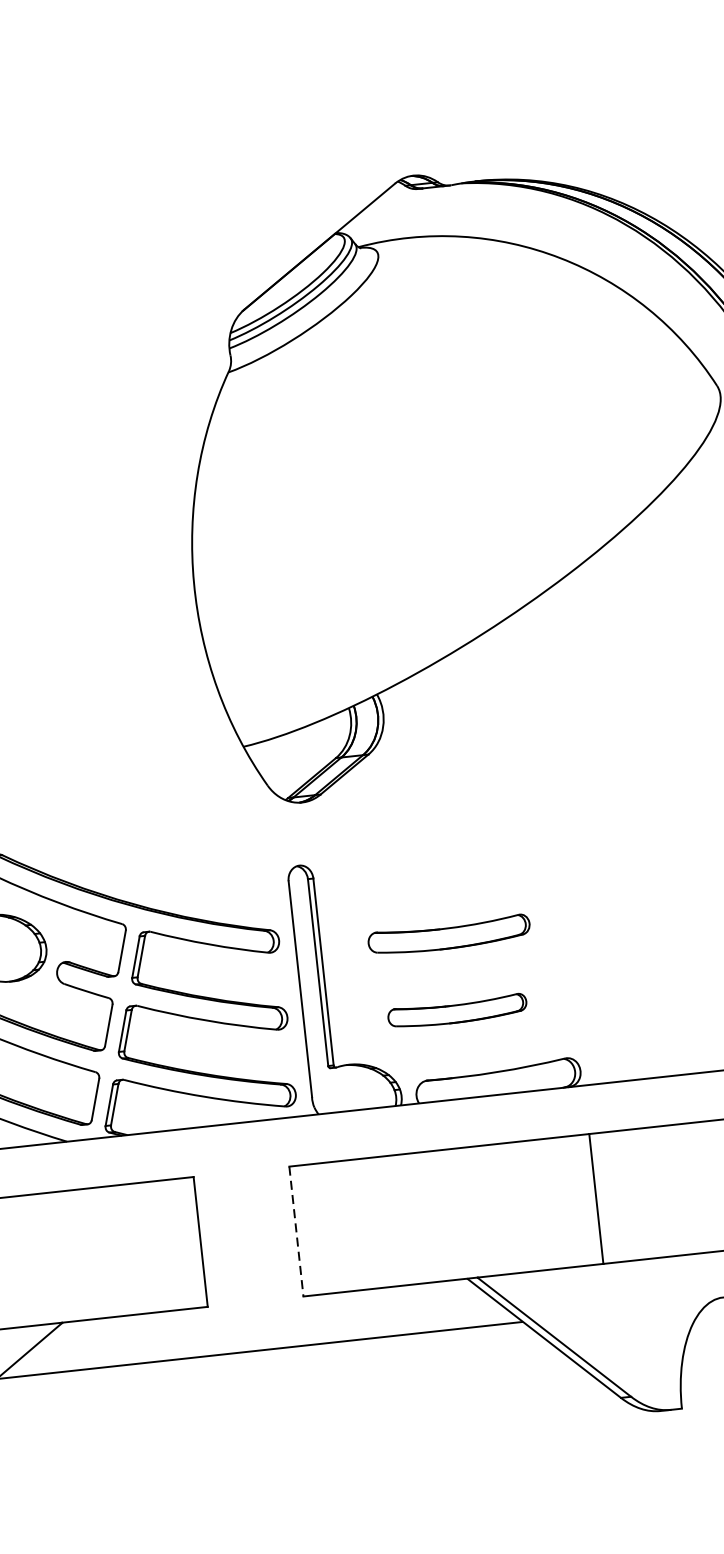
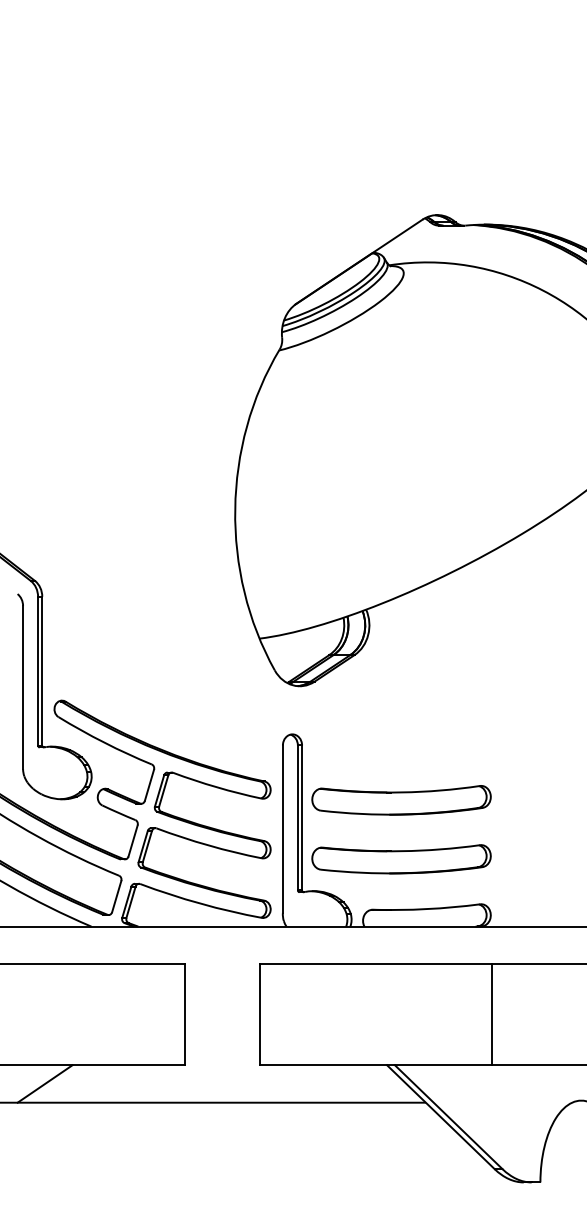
part: (449, 935) -> (401, 800), size x1.43
part: (457, 1011) -> (401, 859), size x1.67
line: (296, 1232) -> (259, 1015), dashed -> solid

